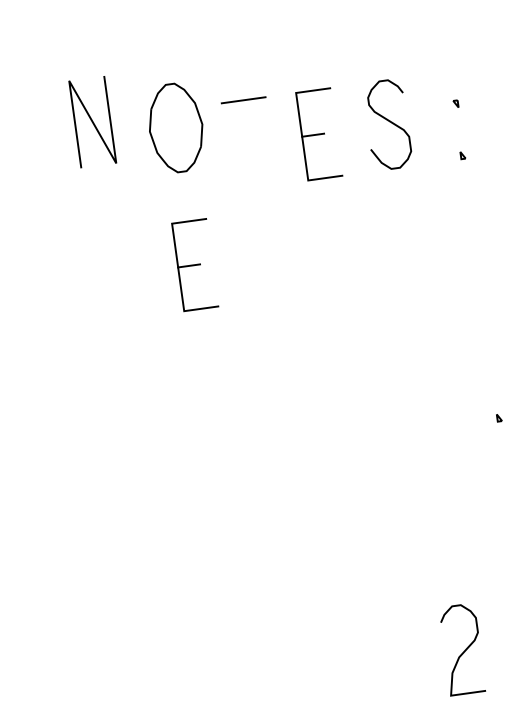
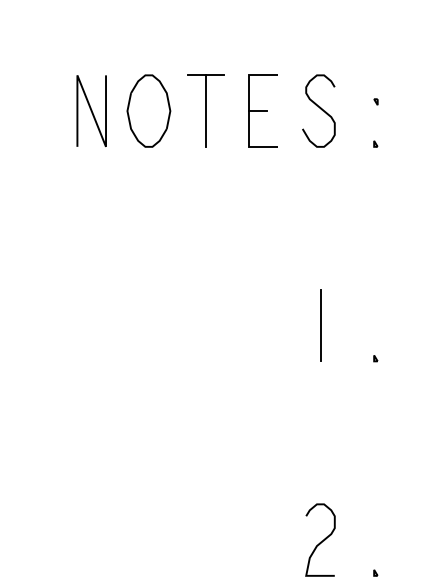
line: (92, 122) -> (91, 111), moved
part: (175, 127) -> (148, 110), moved
line: (250, 143) -> (206, 110), added
part: (194, 264) -> (148, 201), removed
line: (426, 386) -> (320, 325), added

